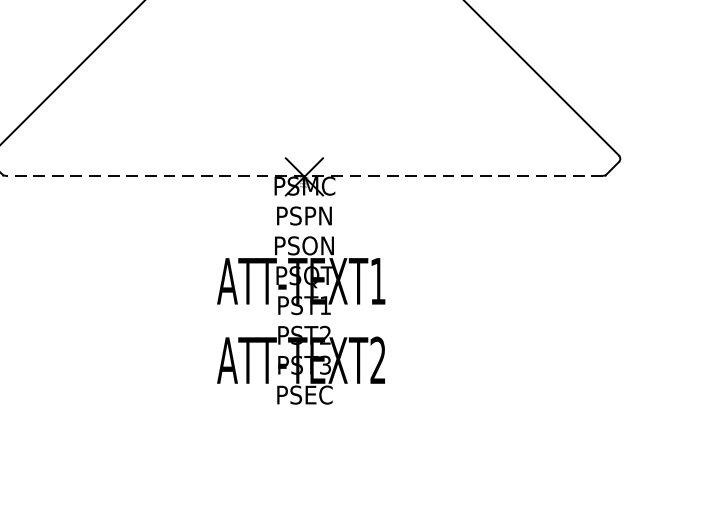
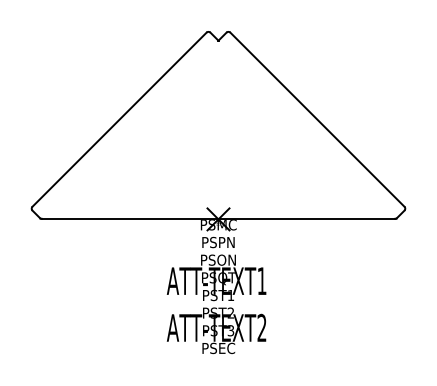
line: (304, 175) -> (218, 218), dashed -> solid

